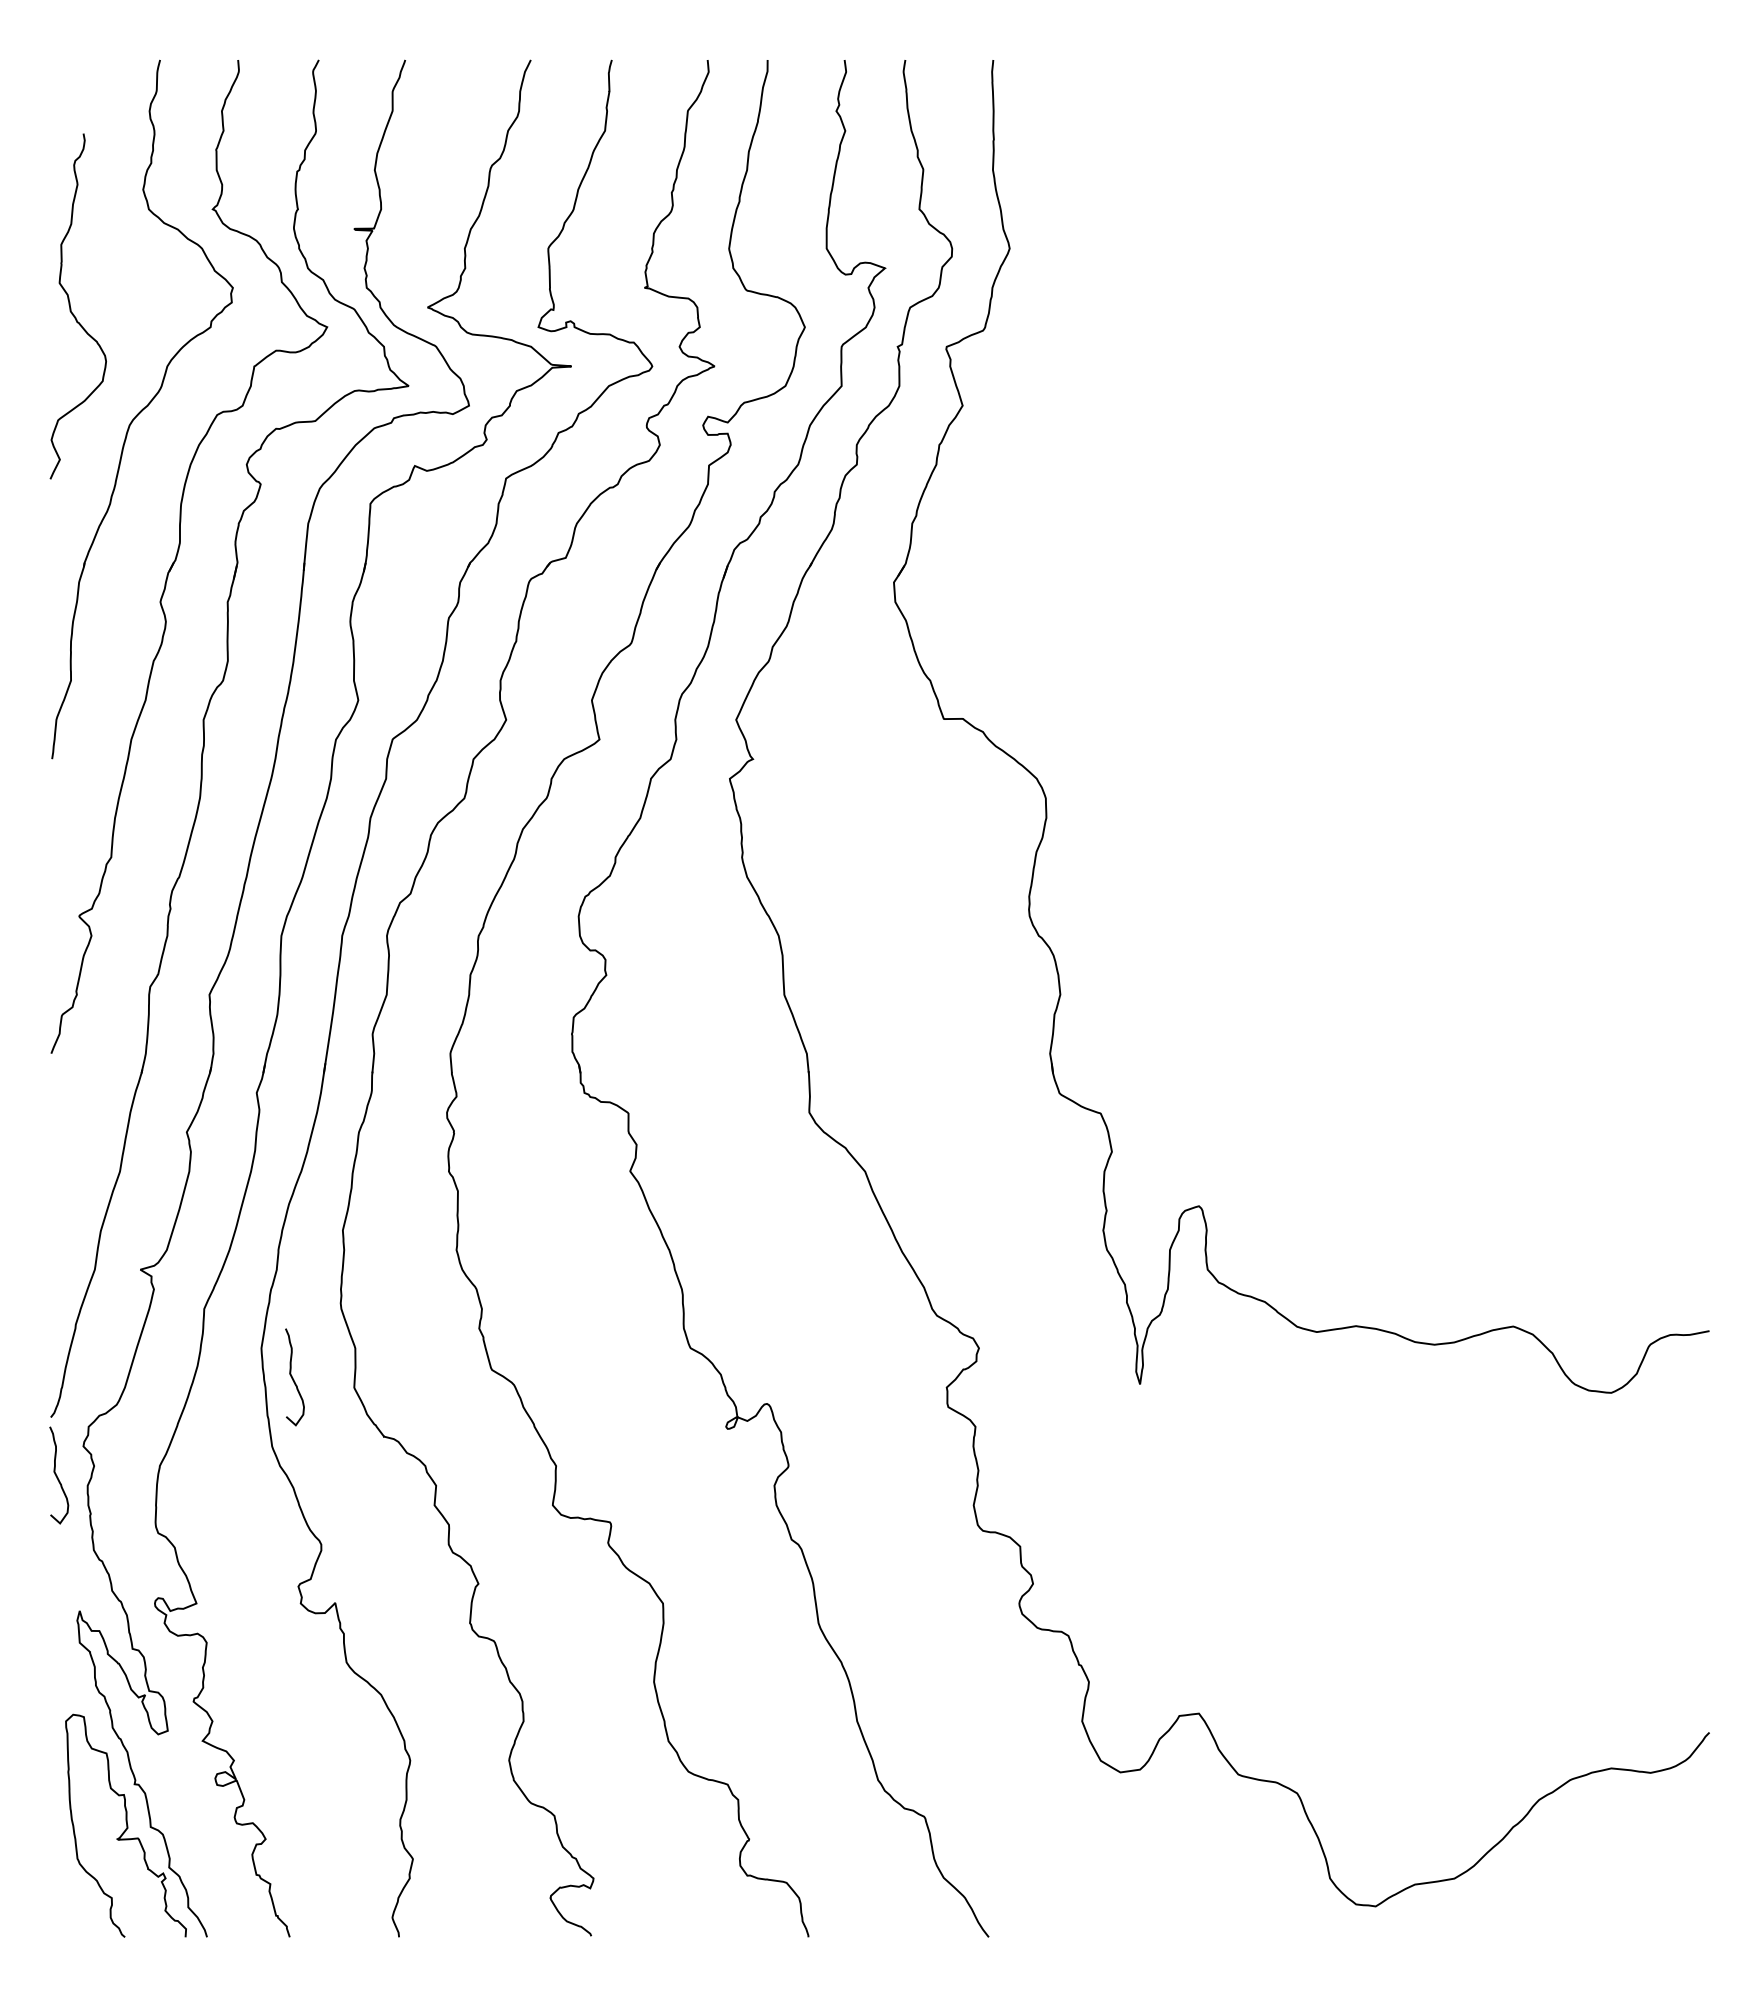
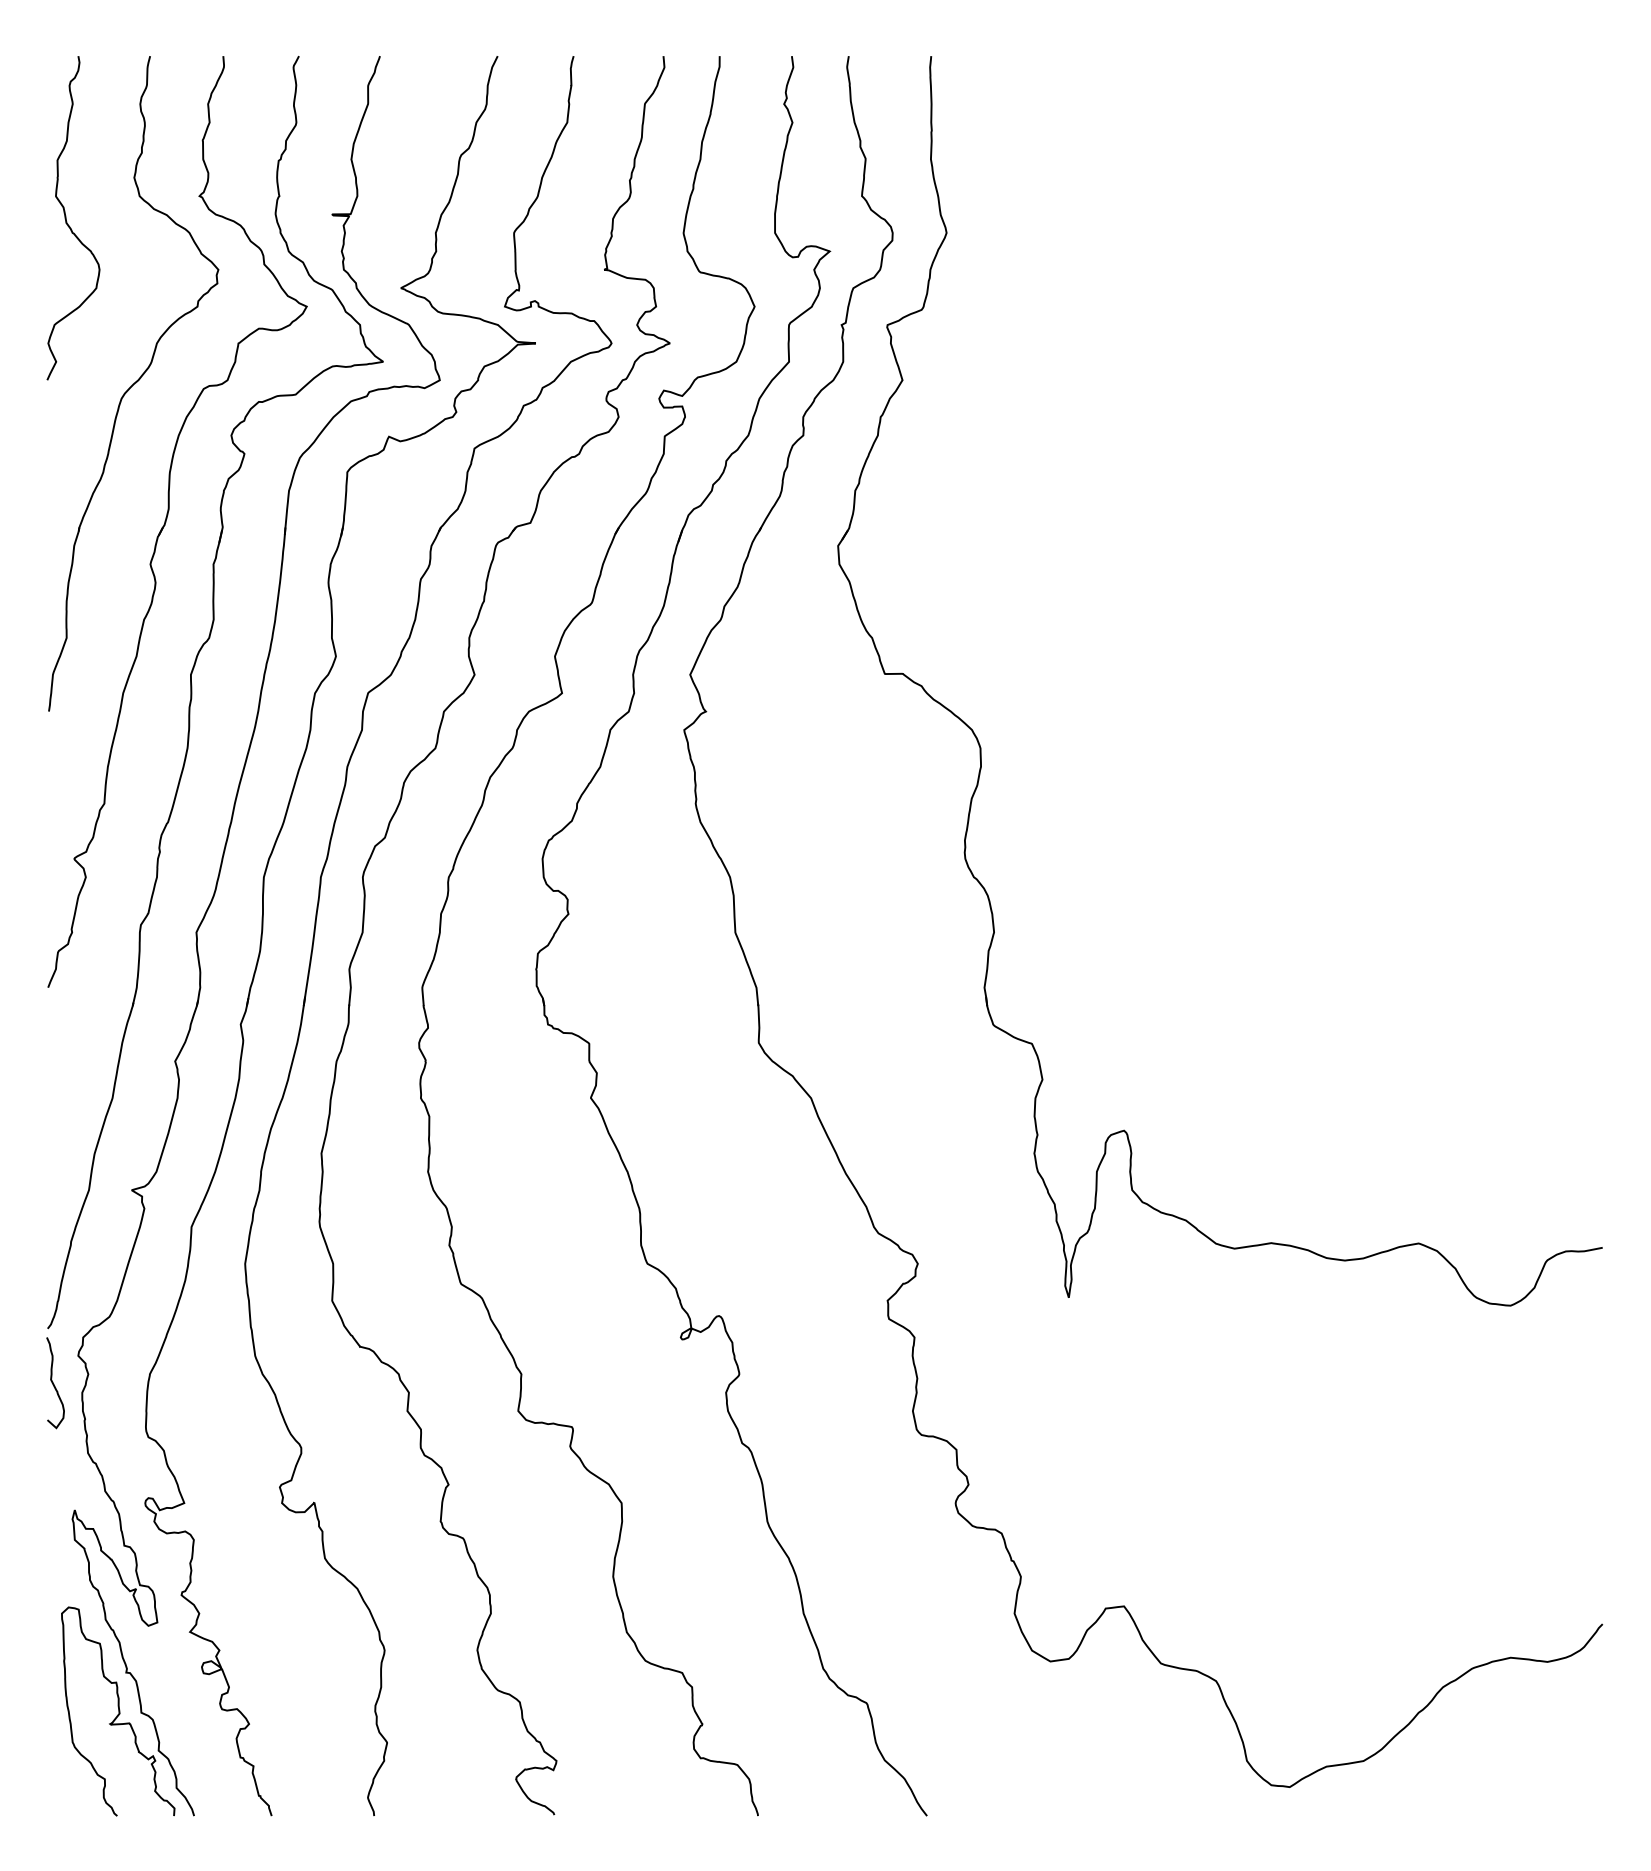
curve: (71, 309) -> (67, 221), moved
curve: (293, 1378) -> (275, 1292), removed

